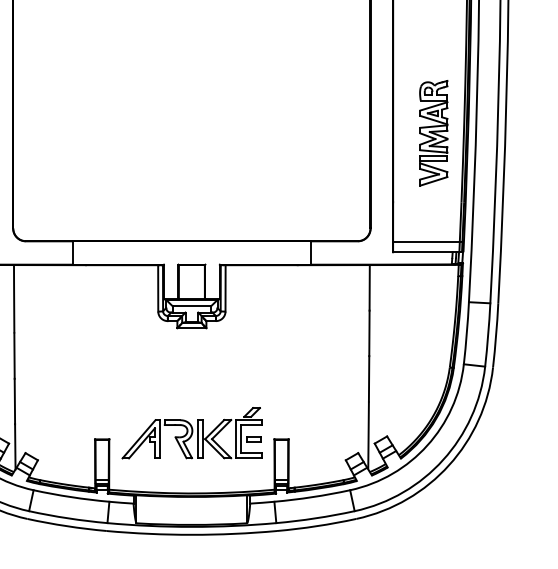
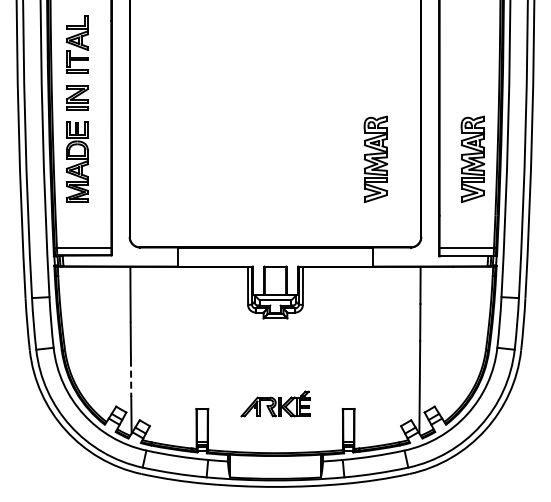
part: (314, 133) -> (375, 159), added
line: (15, 401) -> (131, 378), solid -> dashed
part: (191, 432) -> (275, 403), size x0.6

